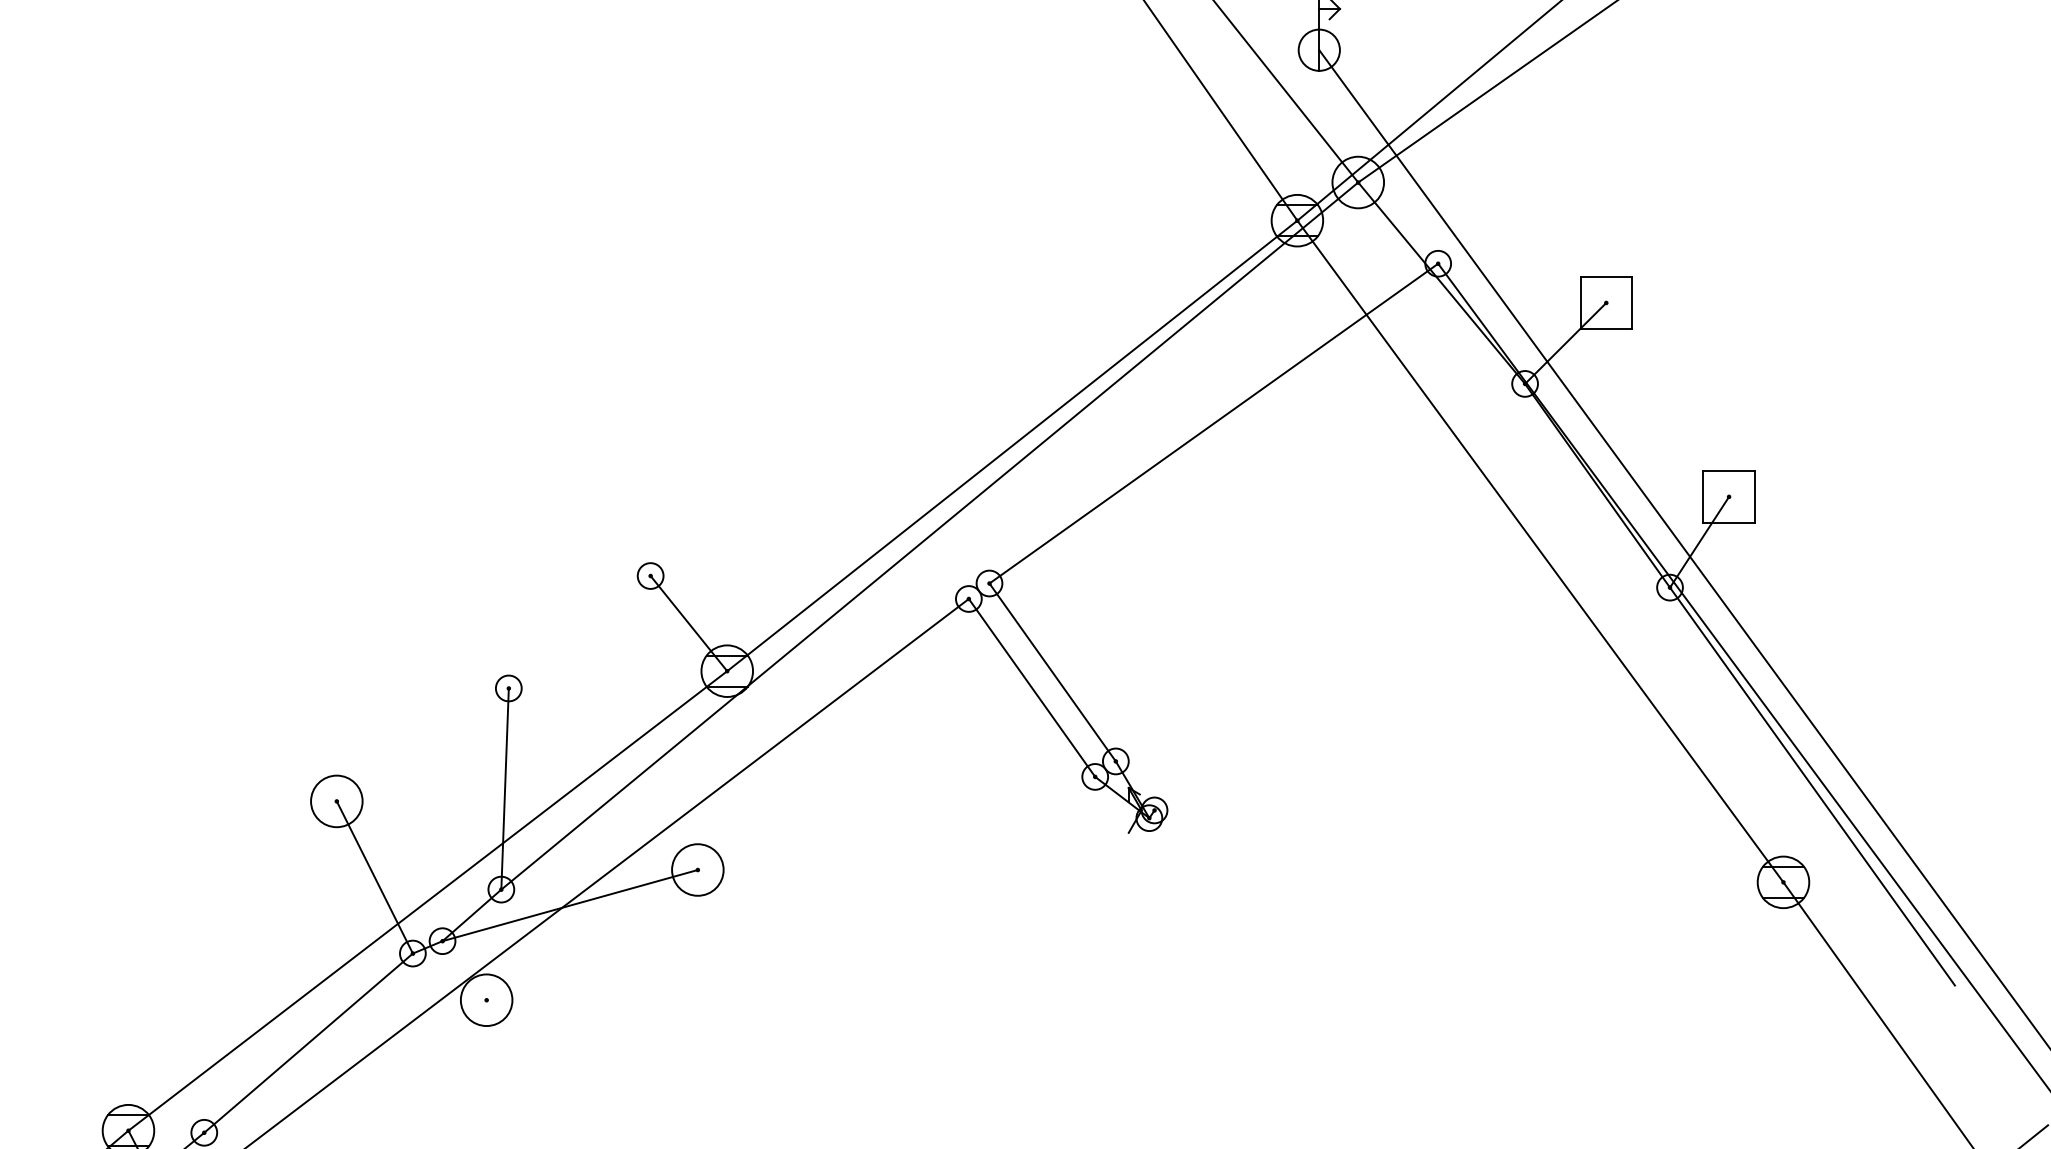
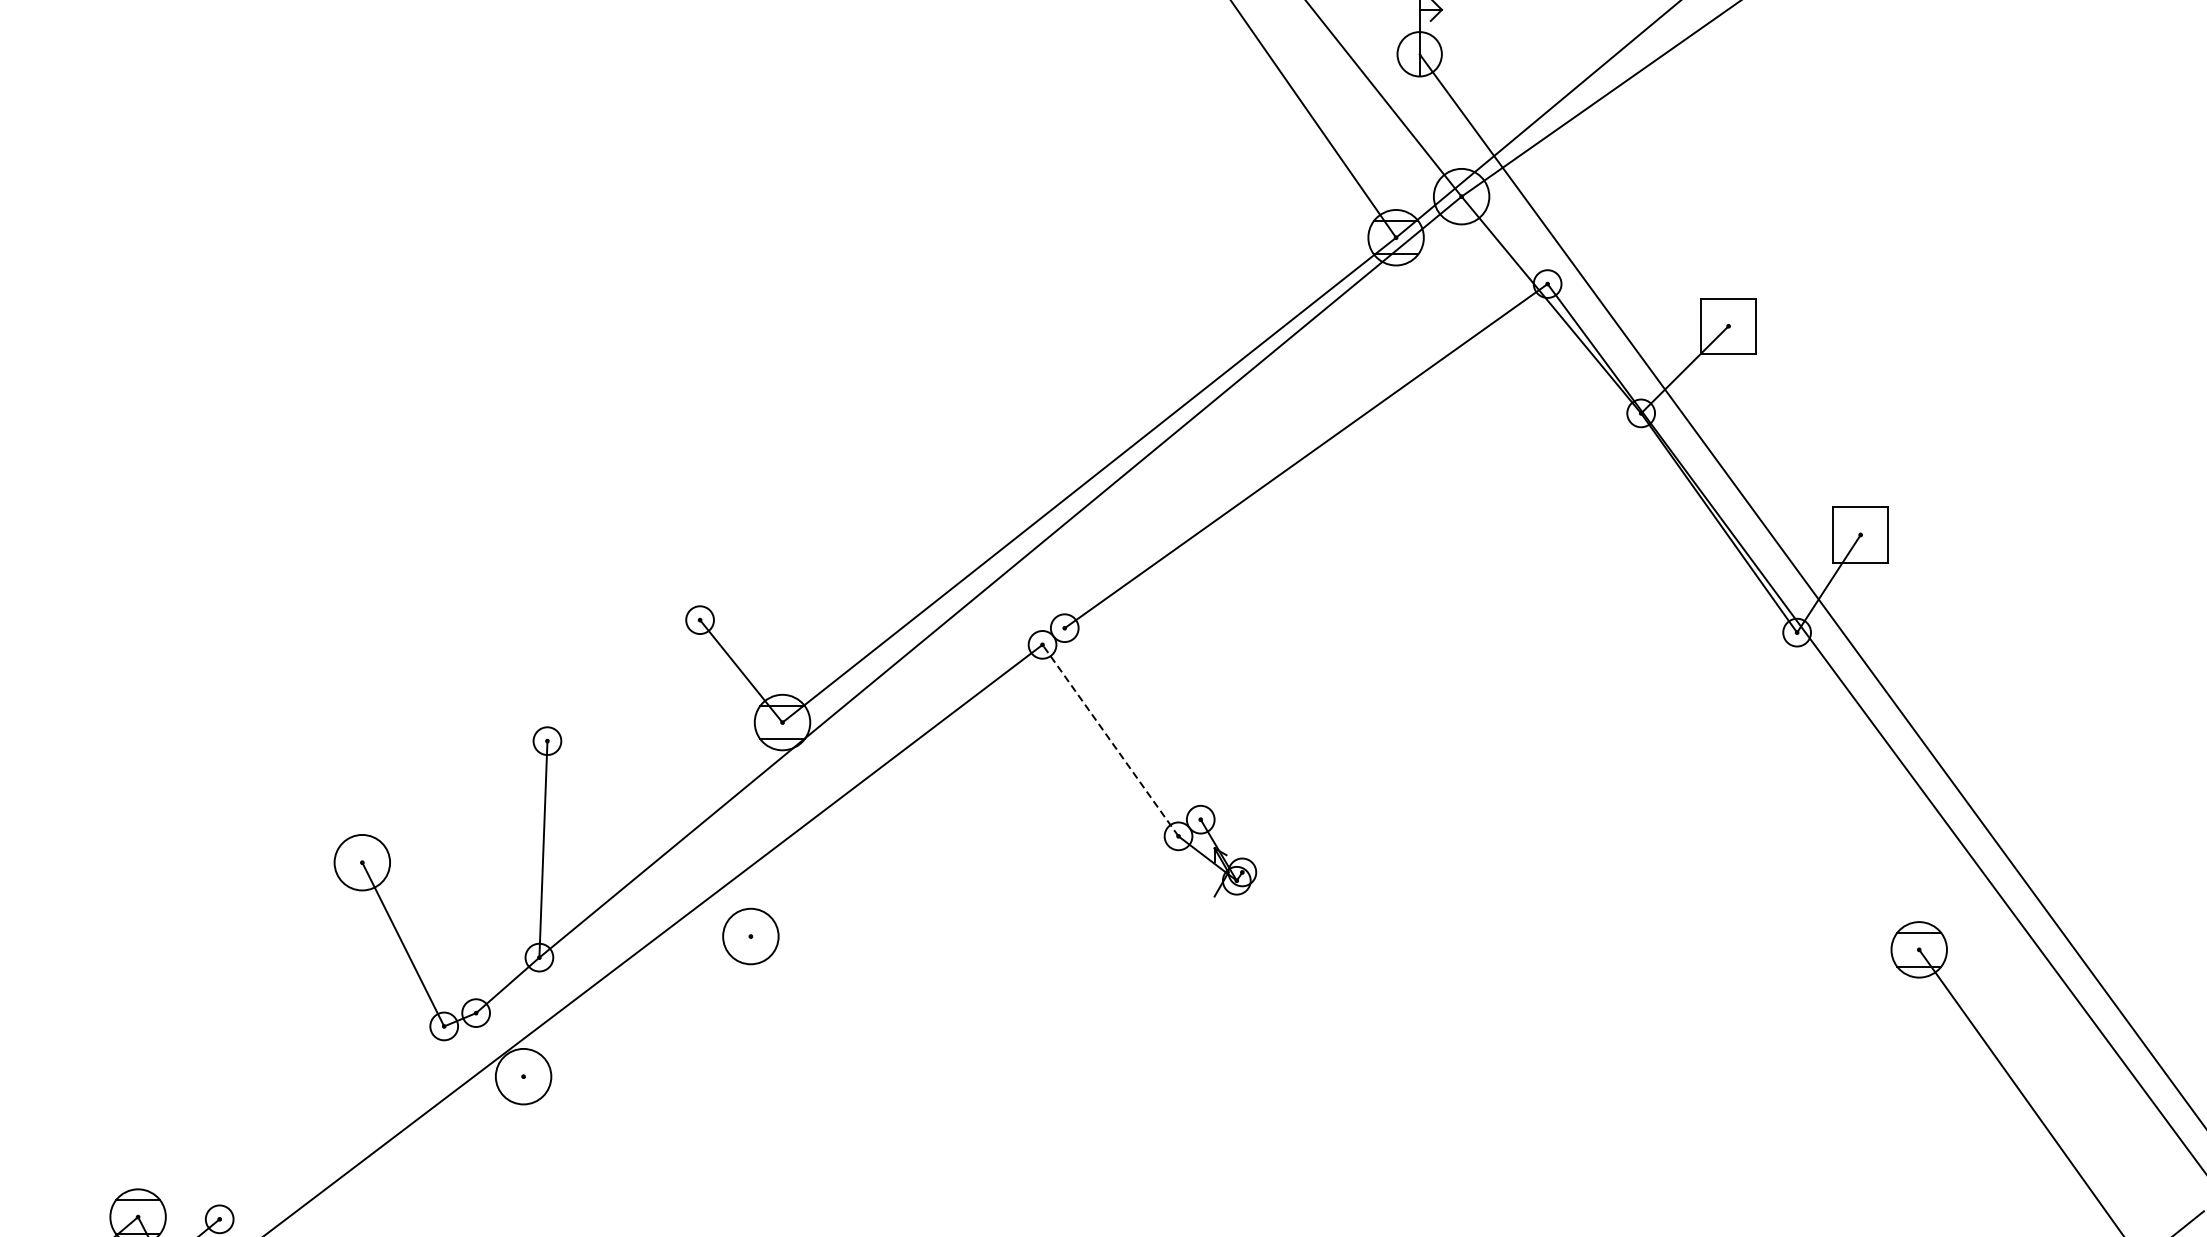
line: (1540, 551) -> (1657, 593), removed
line: (1052, 672) -> (1132, 723), removed
line: (1031, 687) -> (1109, 740), solid -> dashed
line: (1812, 786) -> (1950, 846), removed
line: (427, 900) -> (459, 969), removed
line: (569, 905) -> (612, 974), removed
line: (308, 1042) -> (331, 1122), removed

